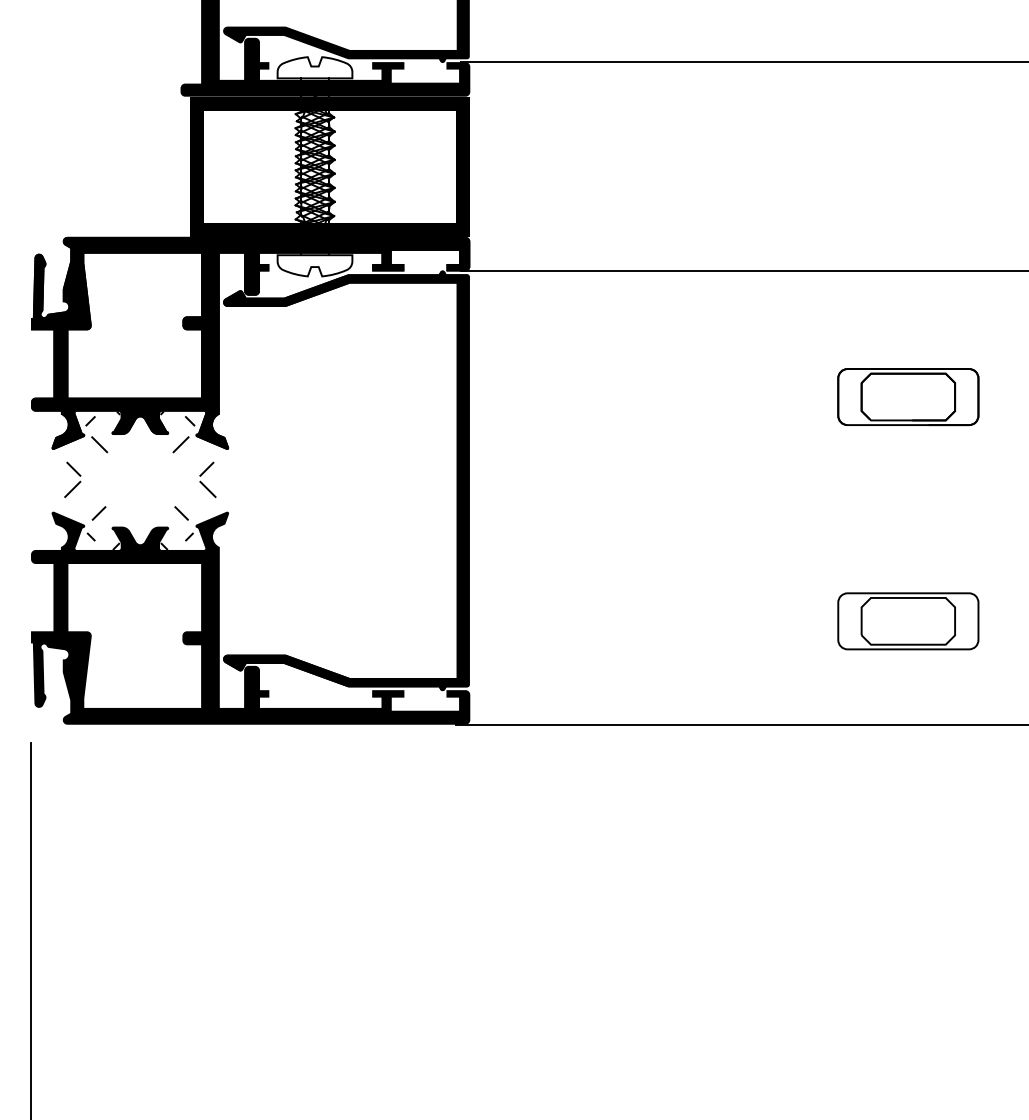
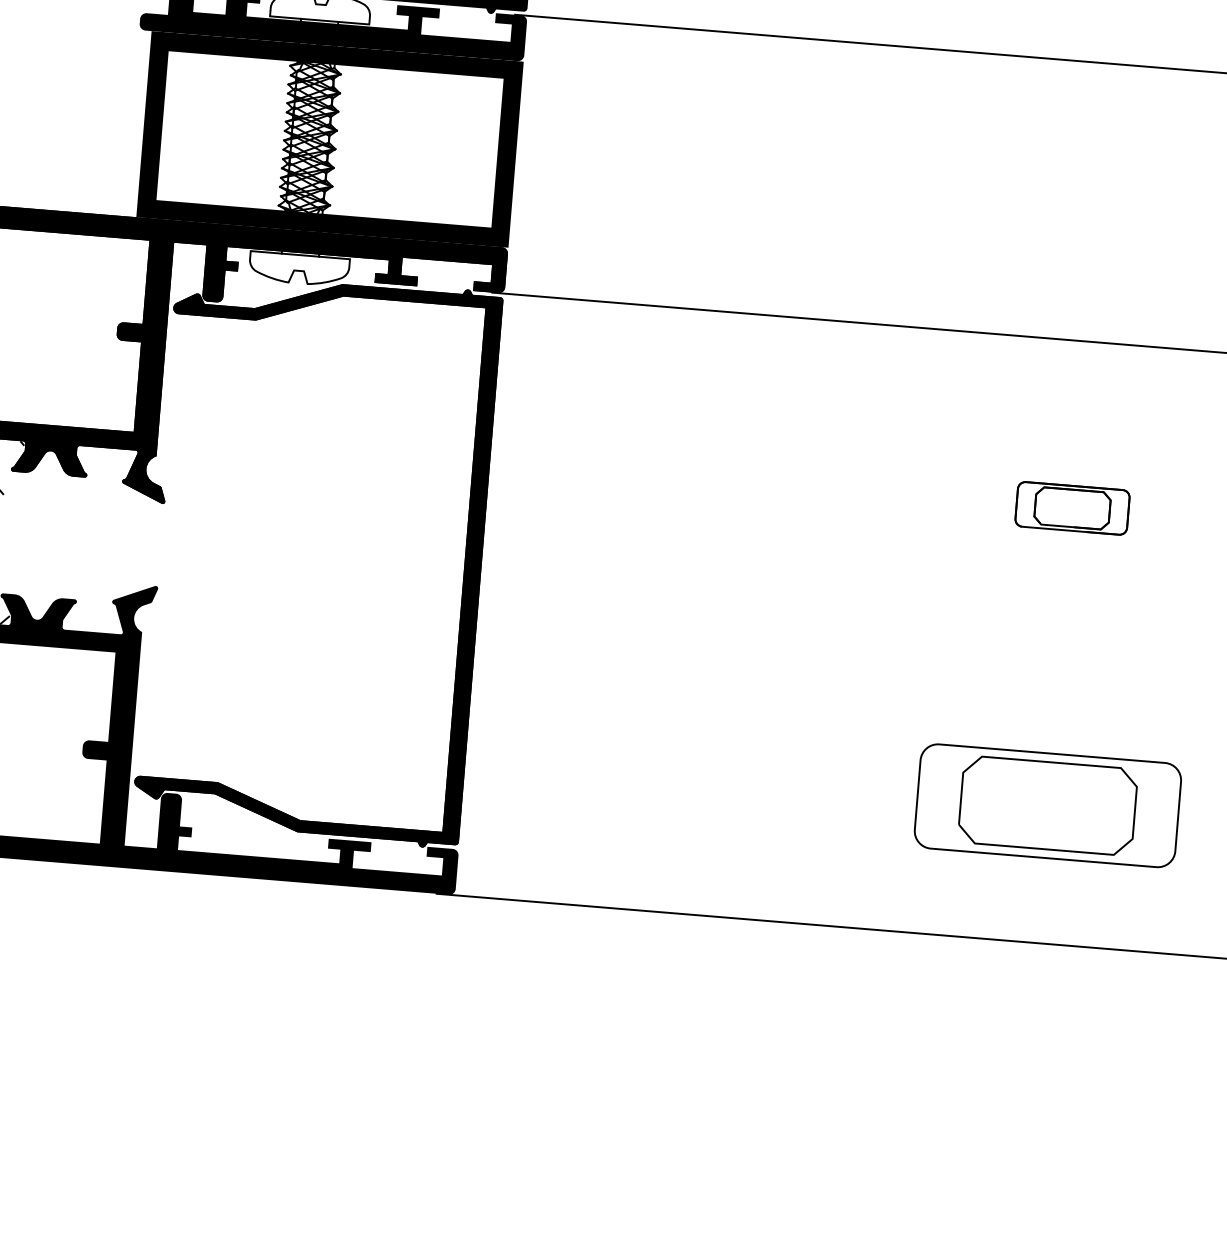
part: (908, 397) -> (1072, 508), size x0.6
hatch: (188, 480) -> (107, 540), removed
part: (908, 621) -> (1048, 806), size x1.4

